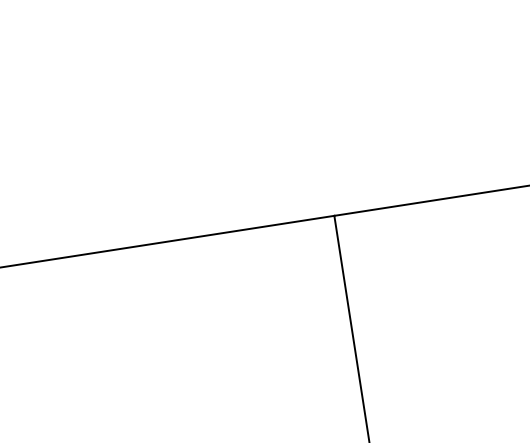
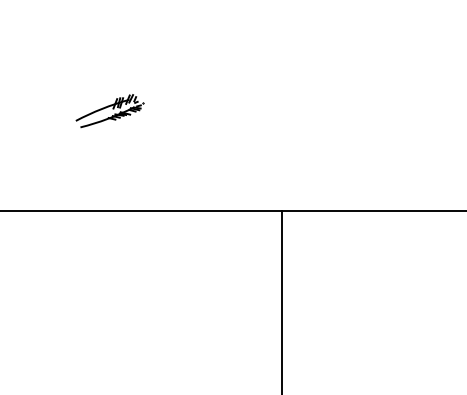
part: (111, 129) -> (109, 111), added

